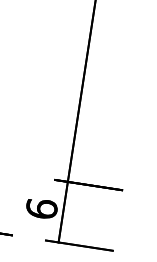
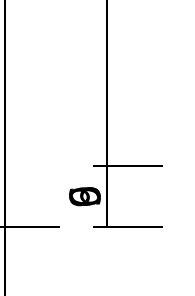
text: (41, 208) -> (84, 196), 6 -> 9

